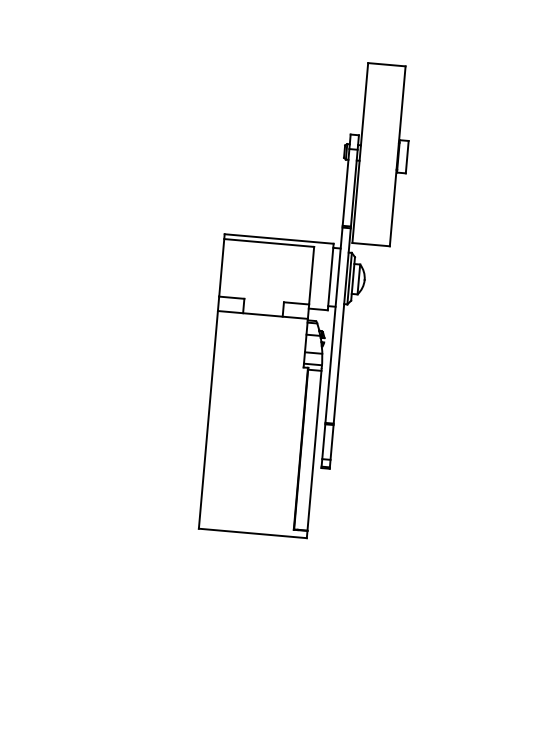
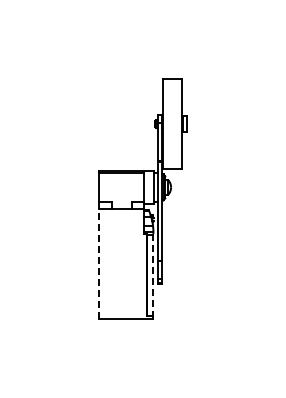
line: (208, 412) -> (98, 260), solid -> dashed
line: (314, 449) -> (153, 274), solid -> dashed

